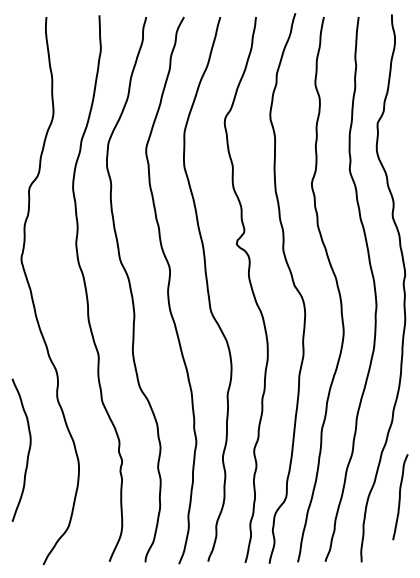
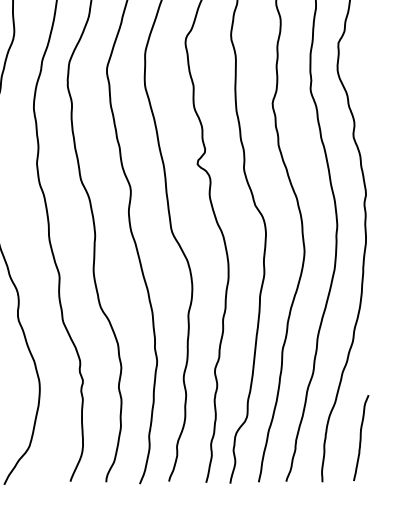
curve: (400, 497) -> (361, 438), moved

